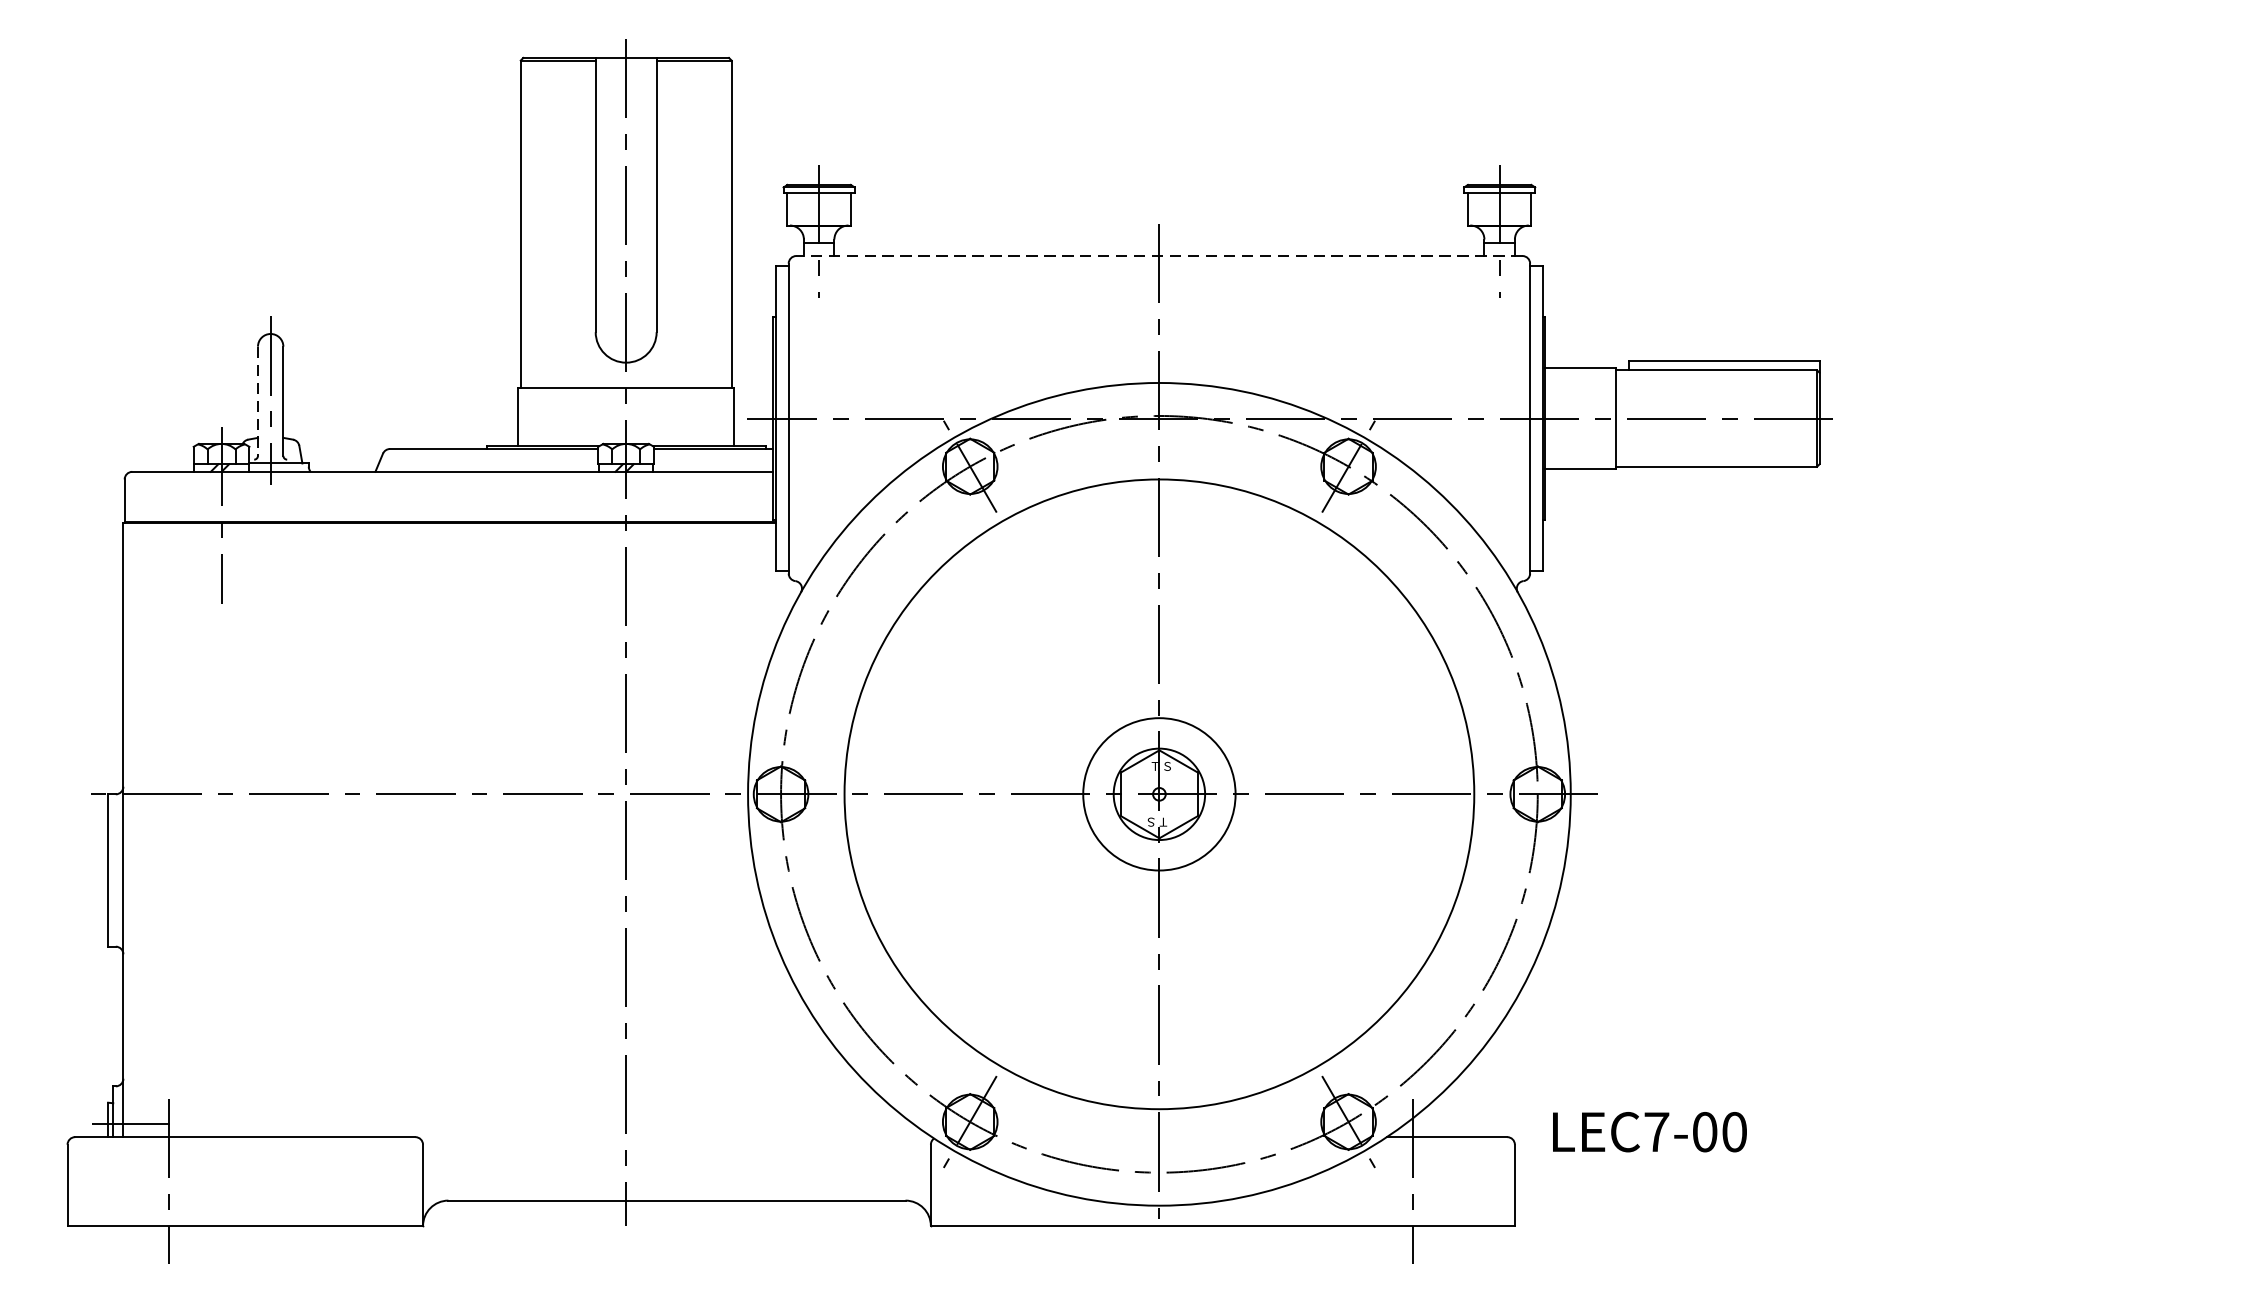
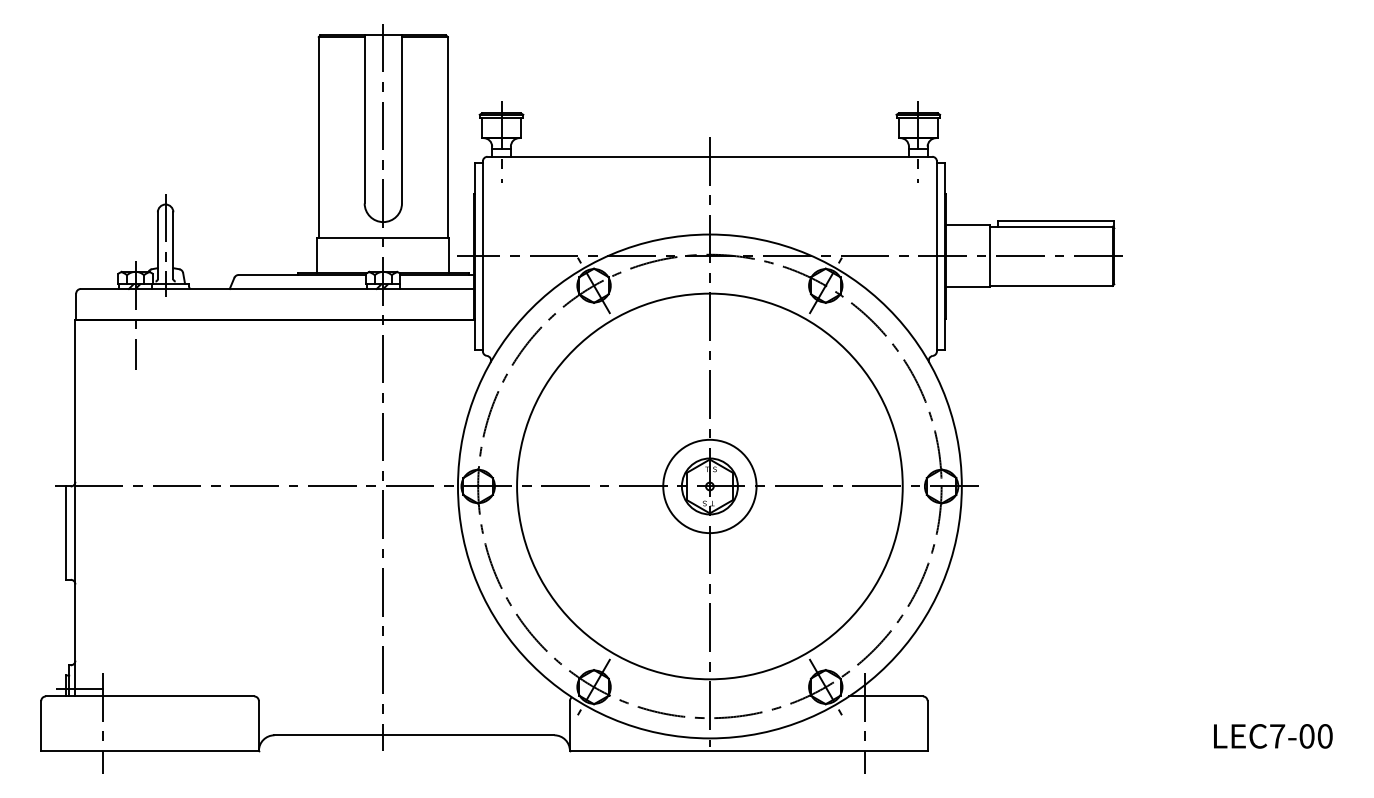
line: (1158, 255) -> (709, 156), dashed -> solid
line: (257, 402) -> (157, 246), dashed -> solid
text: (1650, 1132) -> (1273, 736), moved

